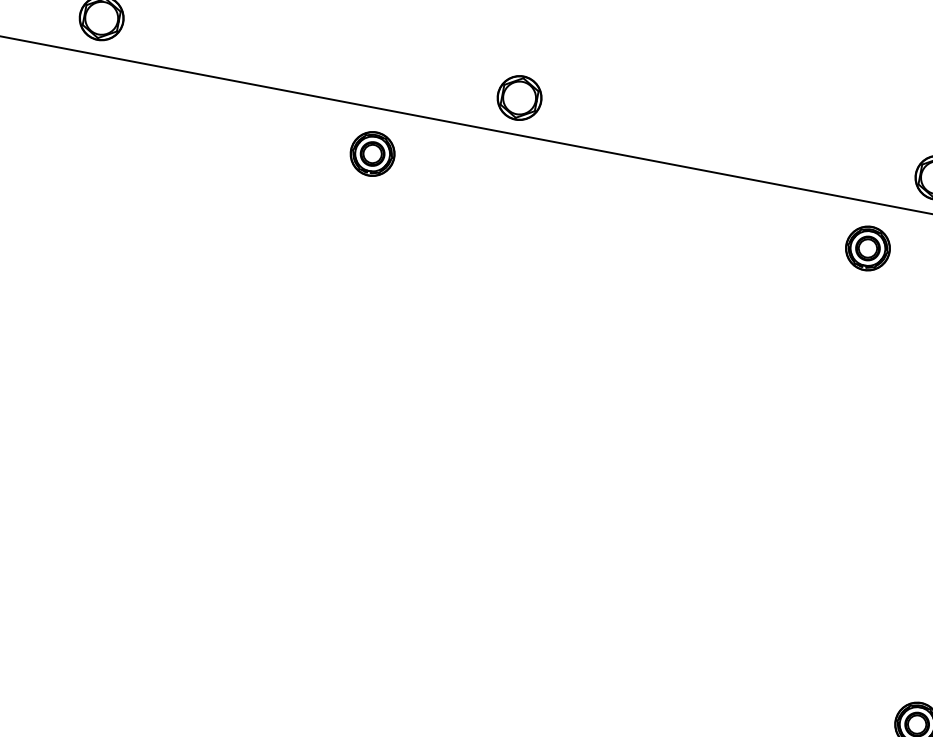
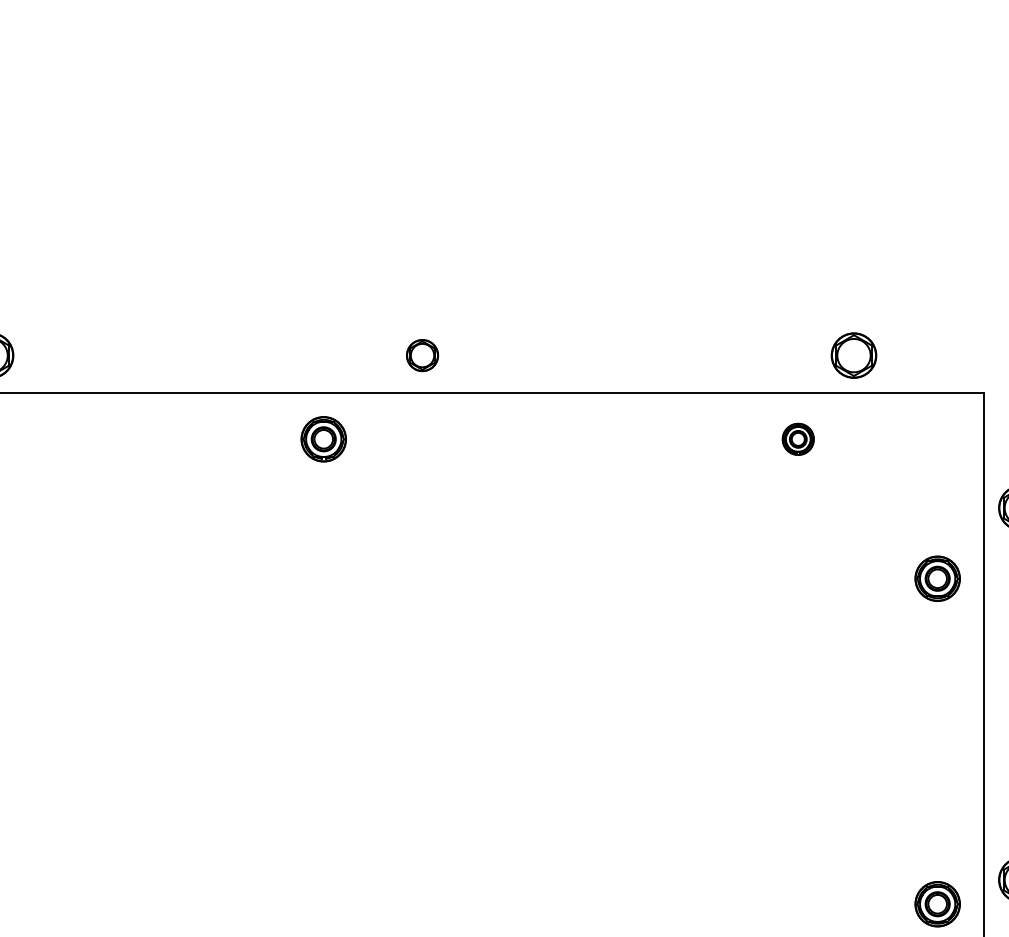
part: (519, 97) -> (422, 355), size x0.7
part: (372, 154) -> (323, 439), moved
part: (868, 248) -> (798, 439), size x0.7

